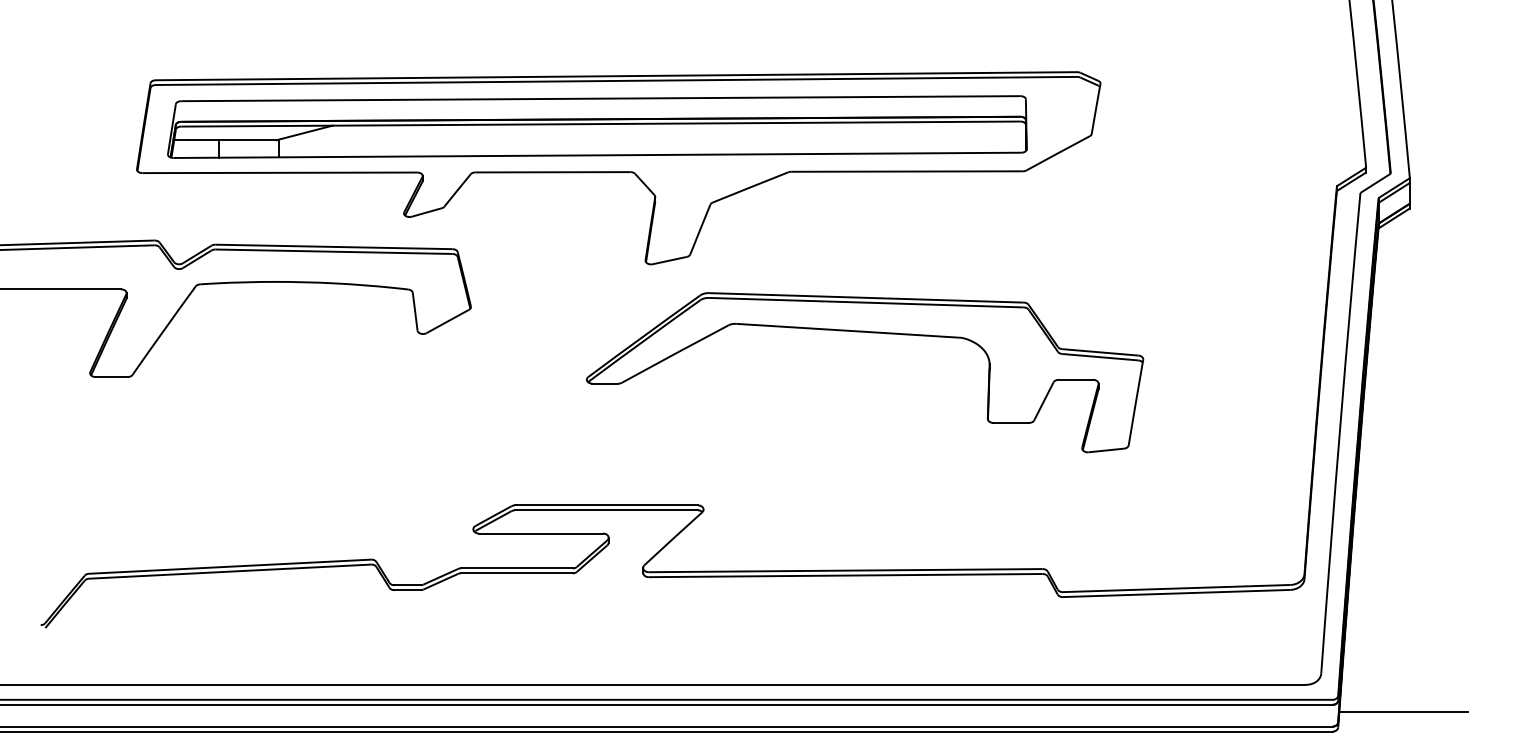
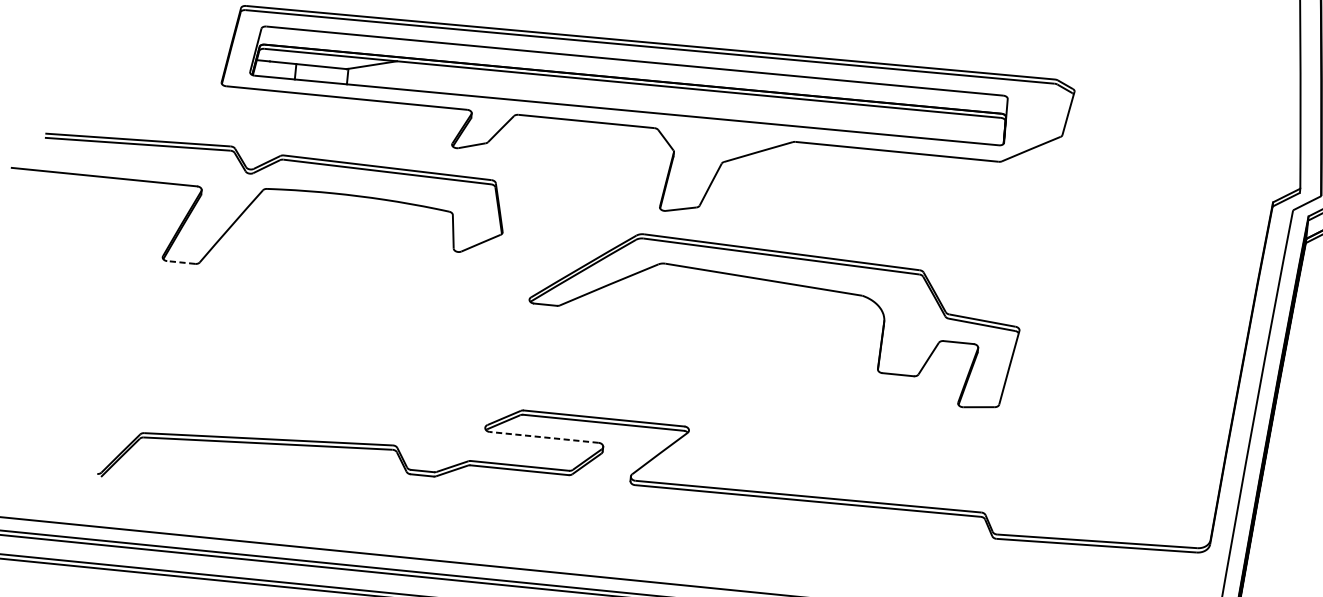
part: (870, 333) -> (782, 283), moved
line: (111, 377) -> (181, 262), solid -> dashed
line: (540, 533) -> (543, 437), solid -> dashed

